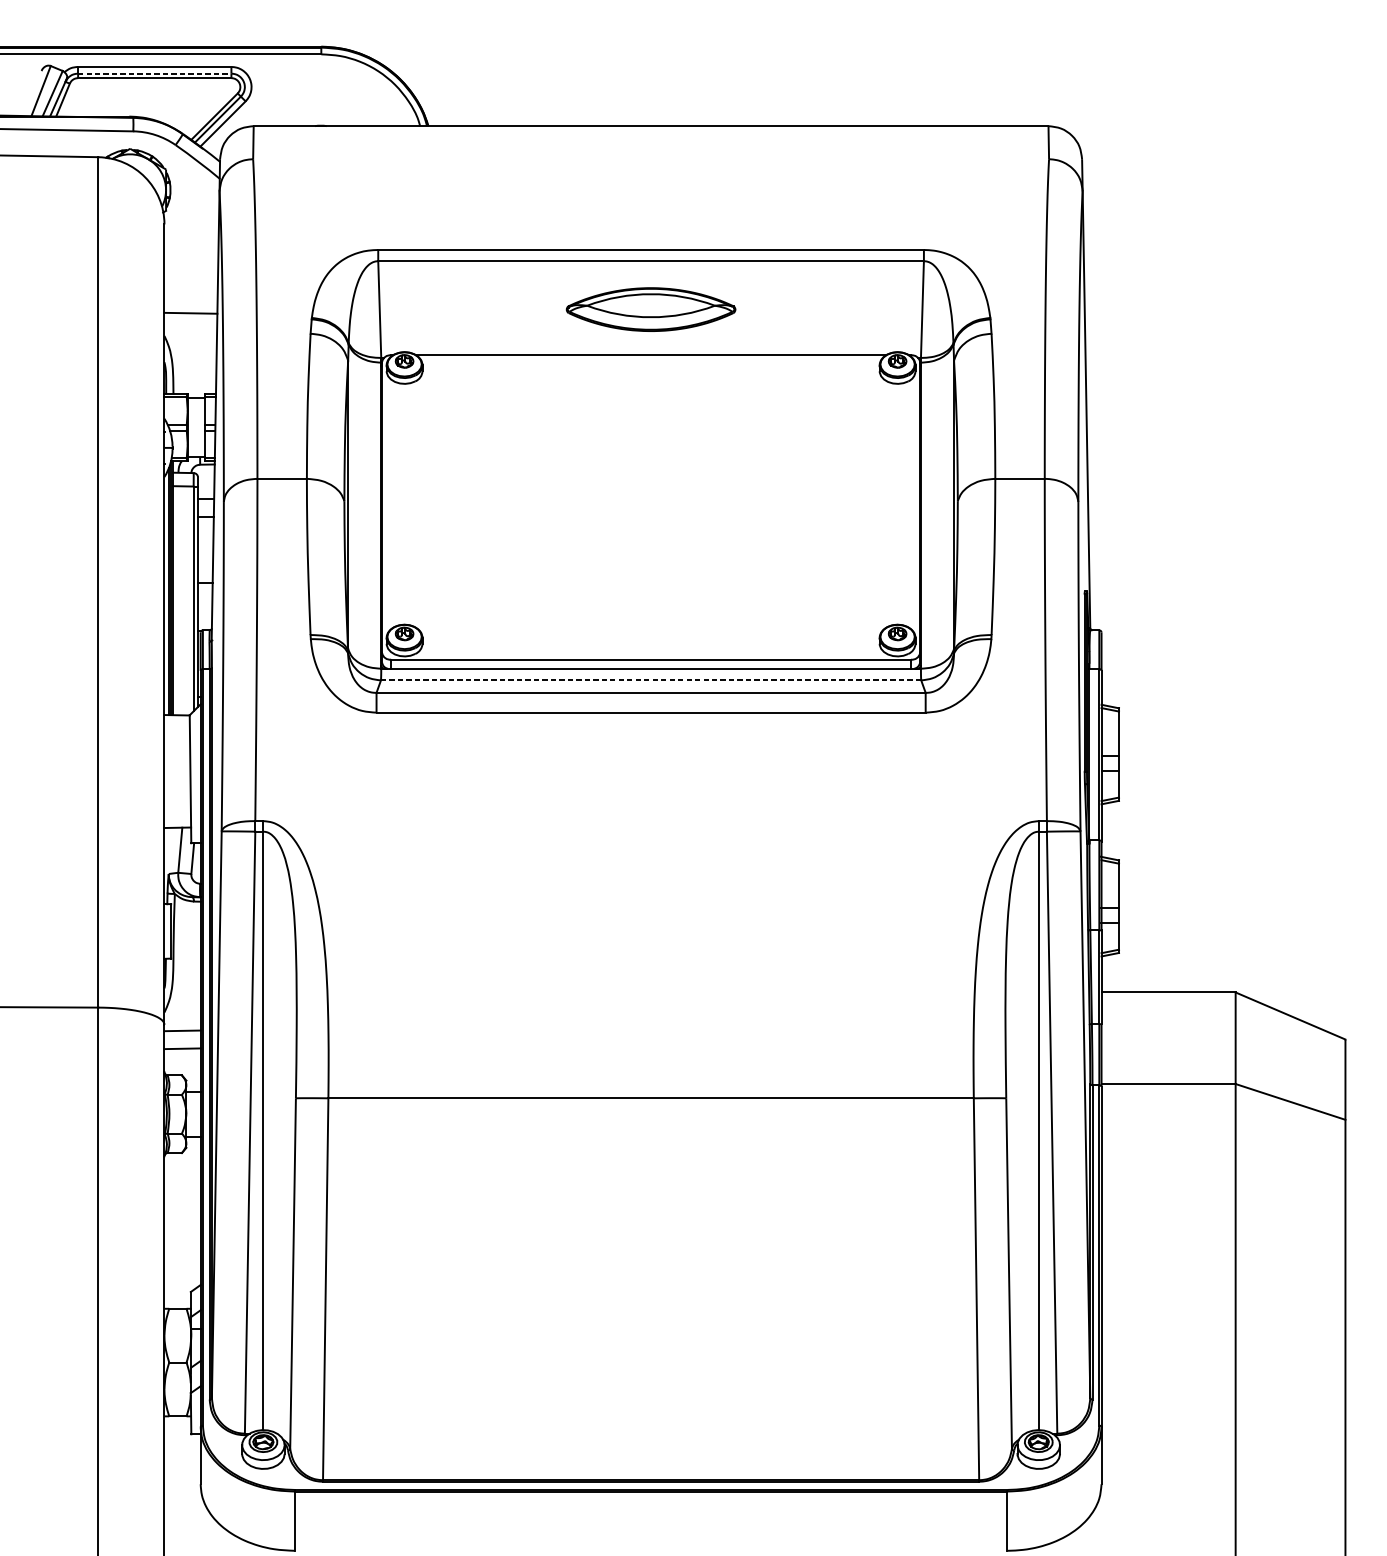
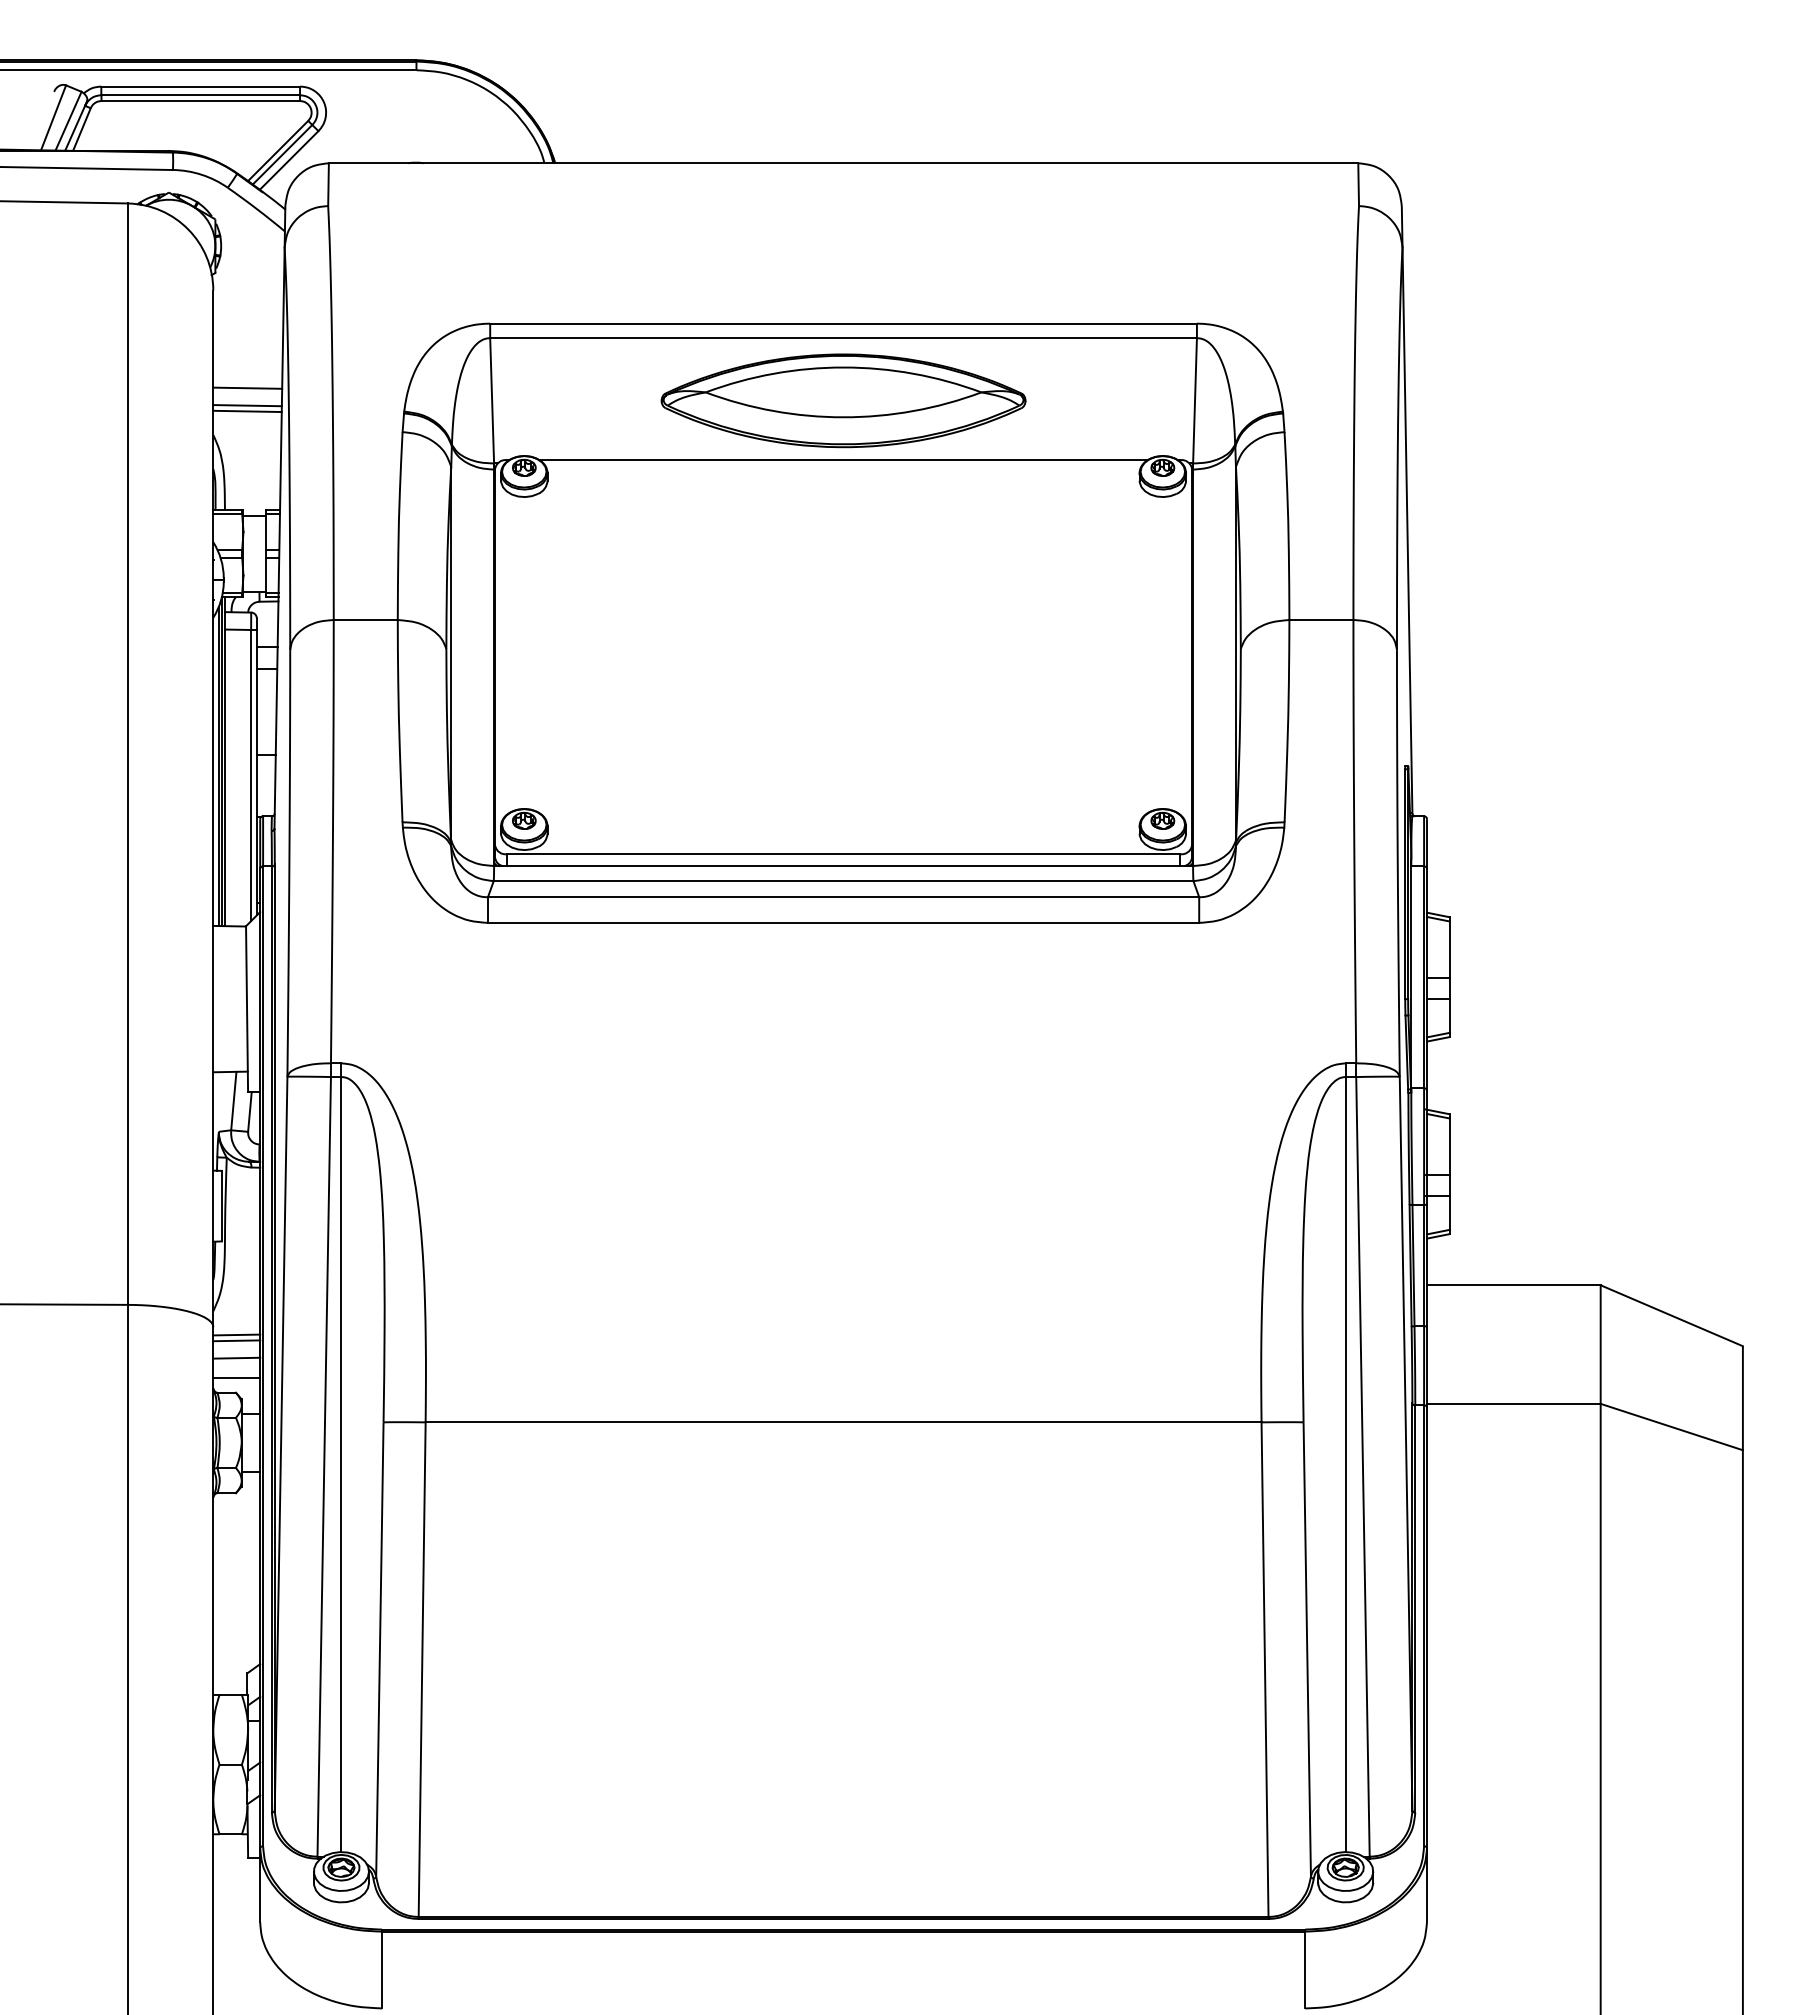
line: (155, 73) -> (201, 95), dashed -> solid
line: (190, 299) -> (247, 387), added
part: (651, 309) -> (843, 400), size x1.67
line: (190, 317) -> (247, 411), added
line: (651, 680) -> (843, 881), dashed -> solid
line: (182, 1035) -> (236, 1340), added
line: (182, 1064) -> (236, 1378), added

